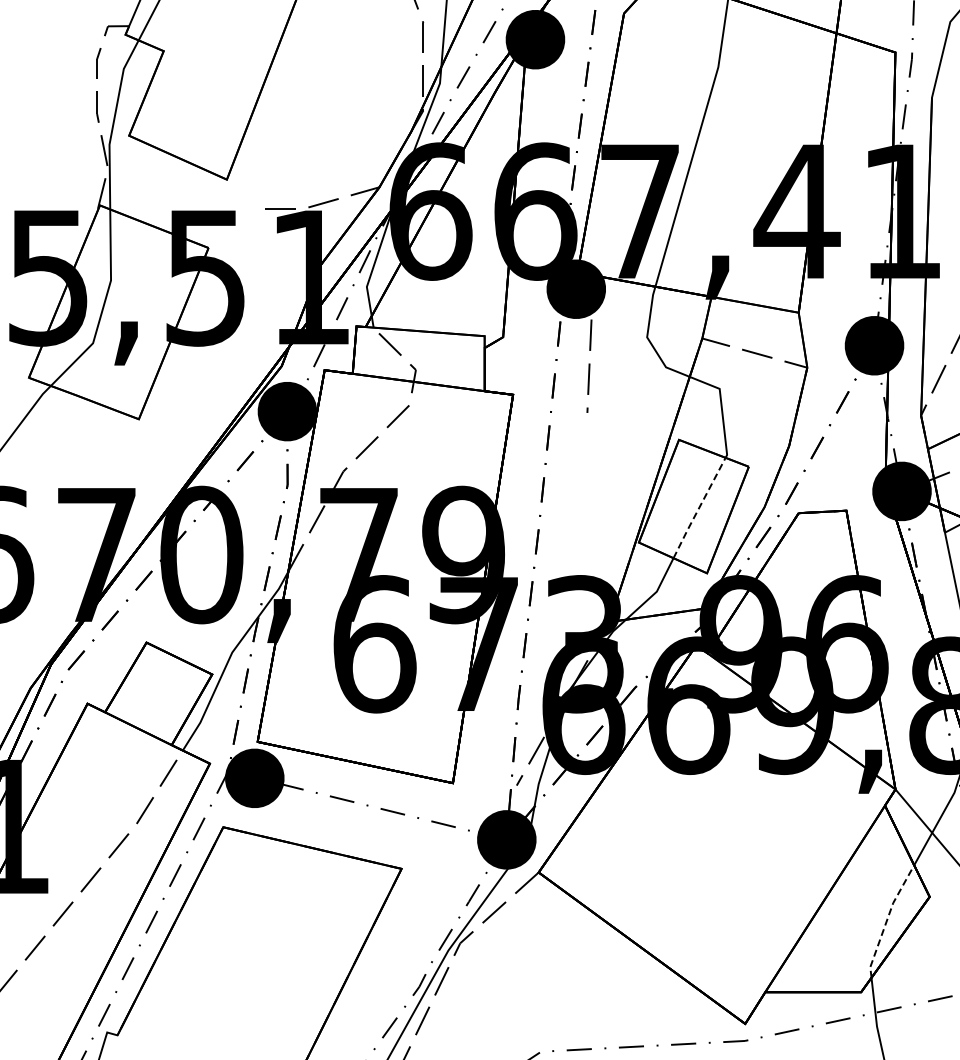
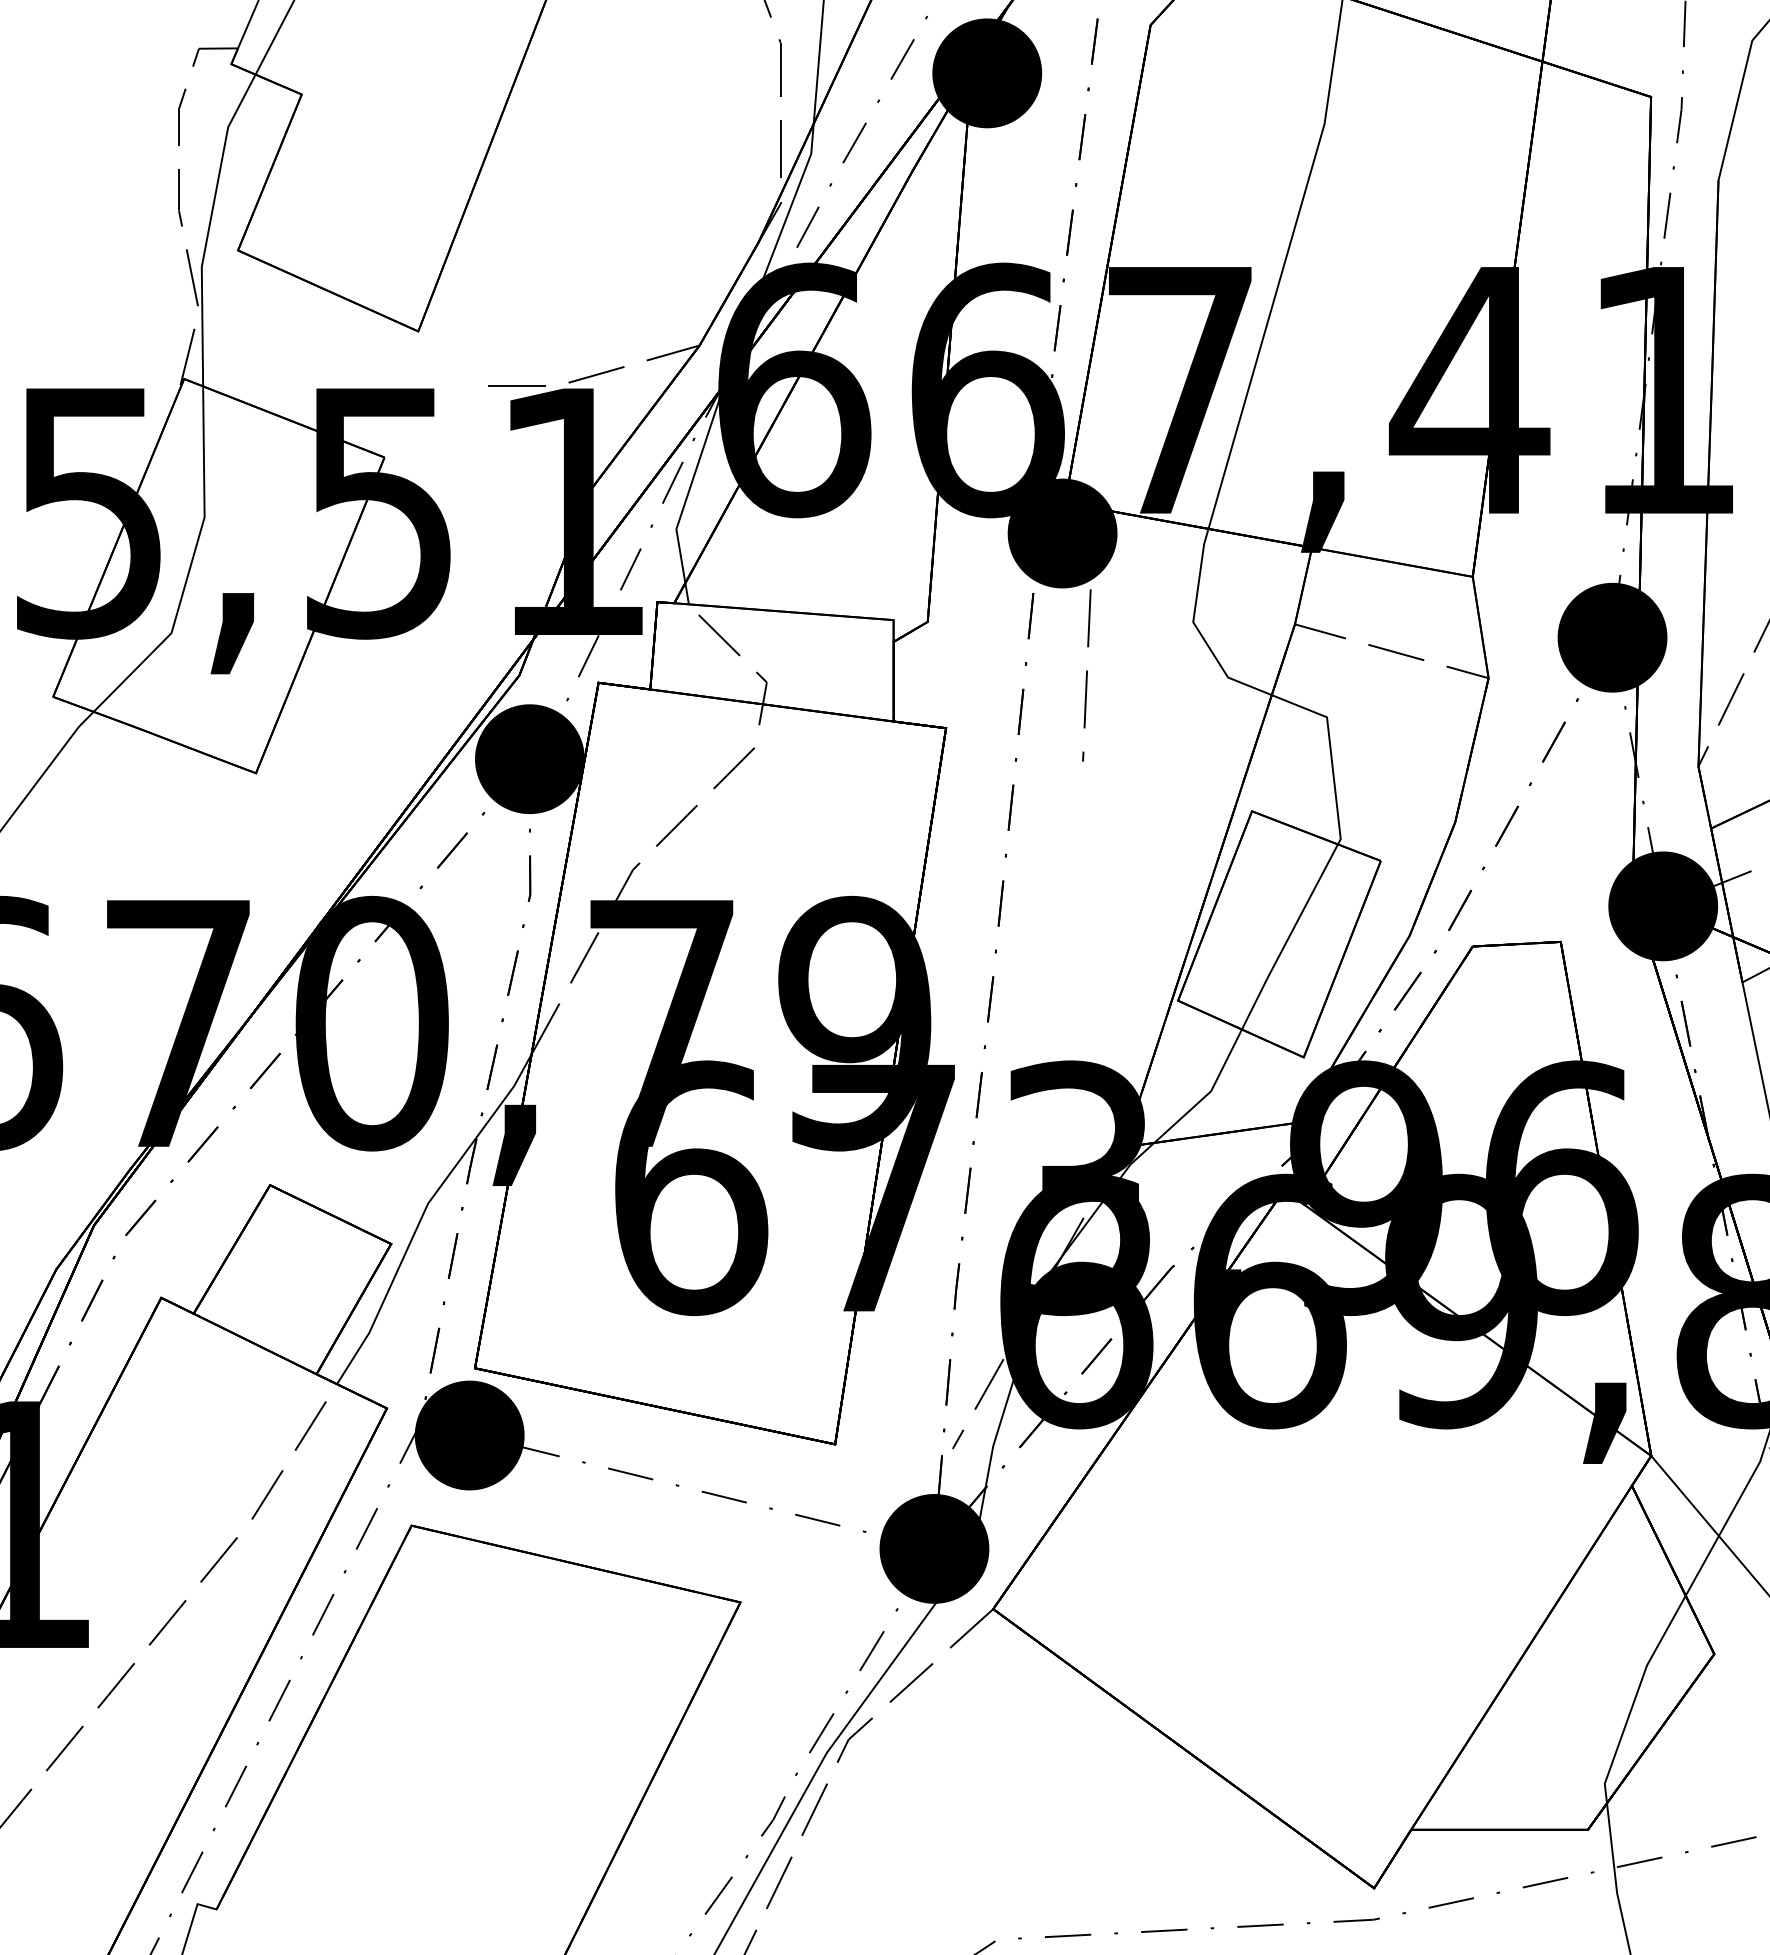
line: (699, 508) -> (1289, 937), dashed -> solid
line: (887, 919) -> (1636, 1695), dashed -> solid

